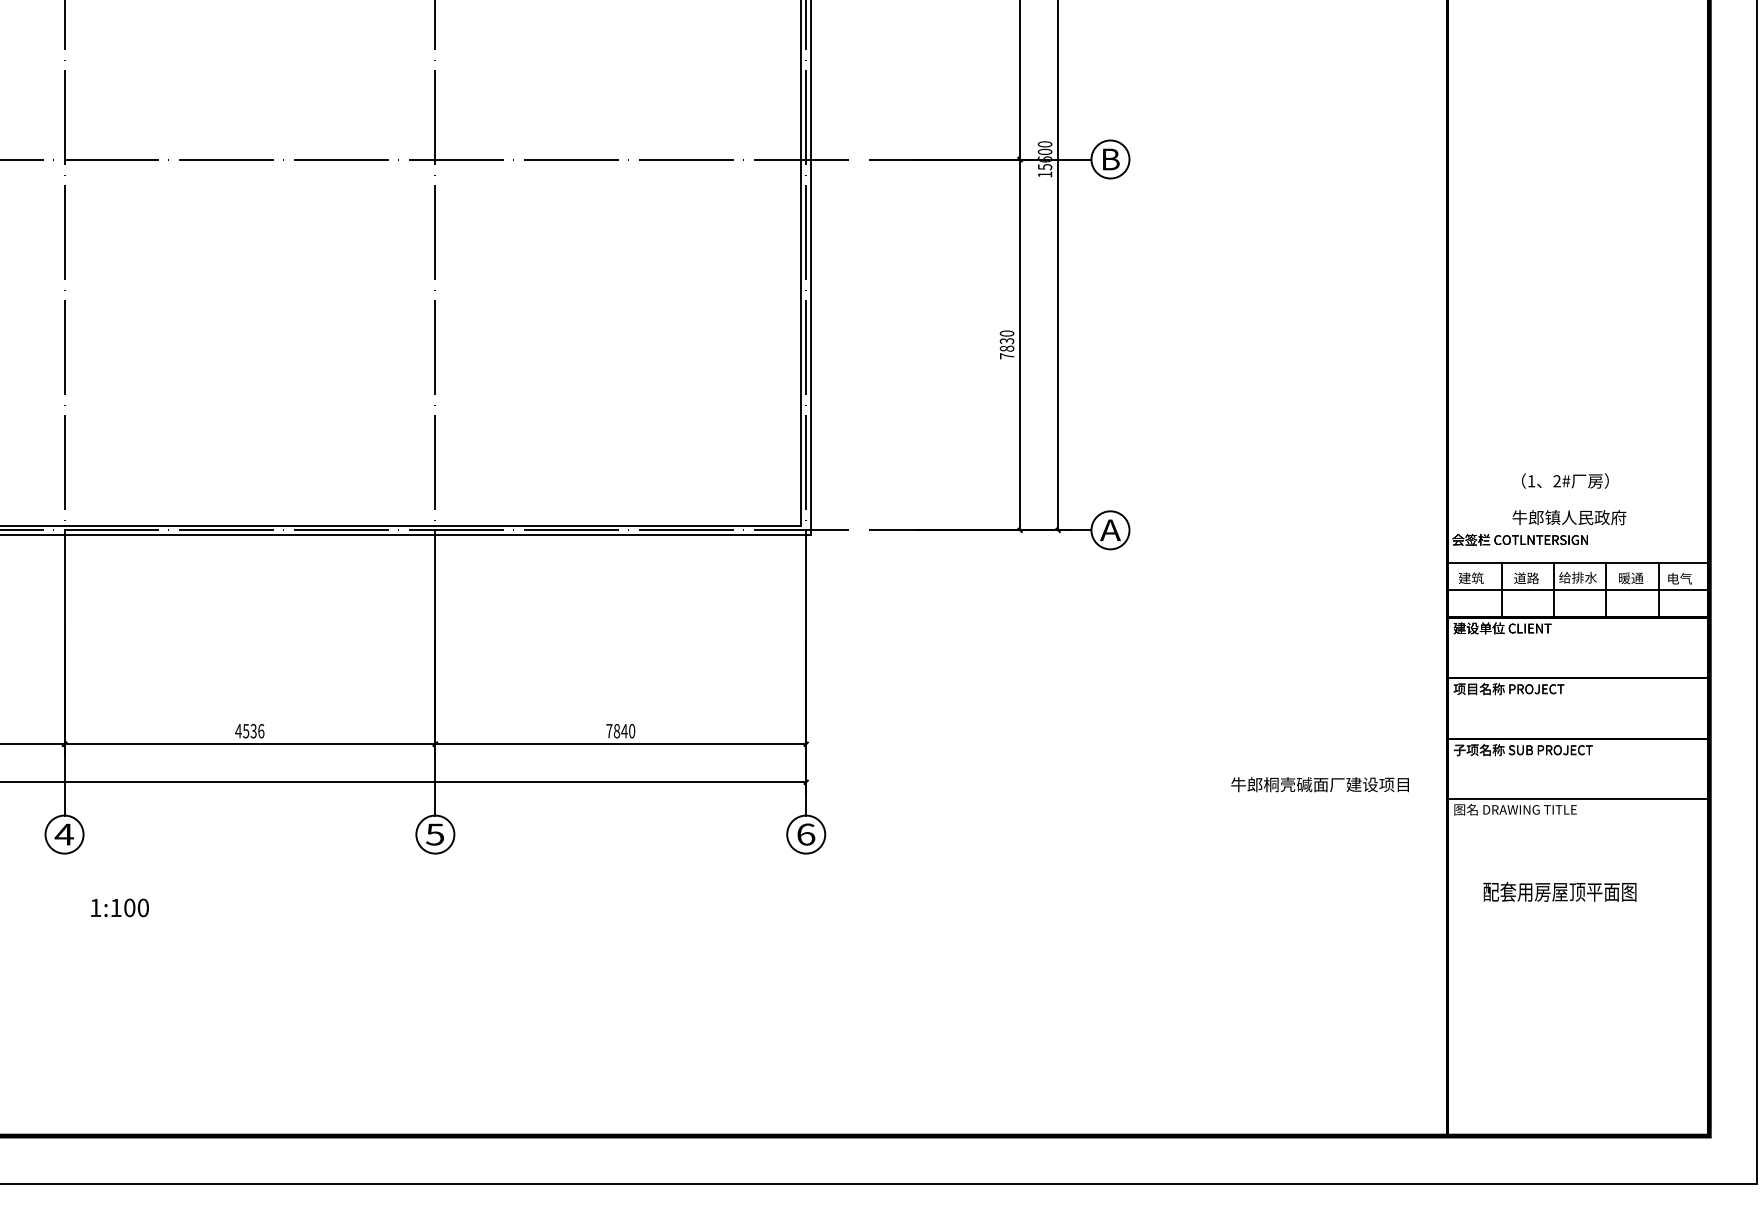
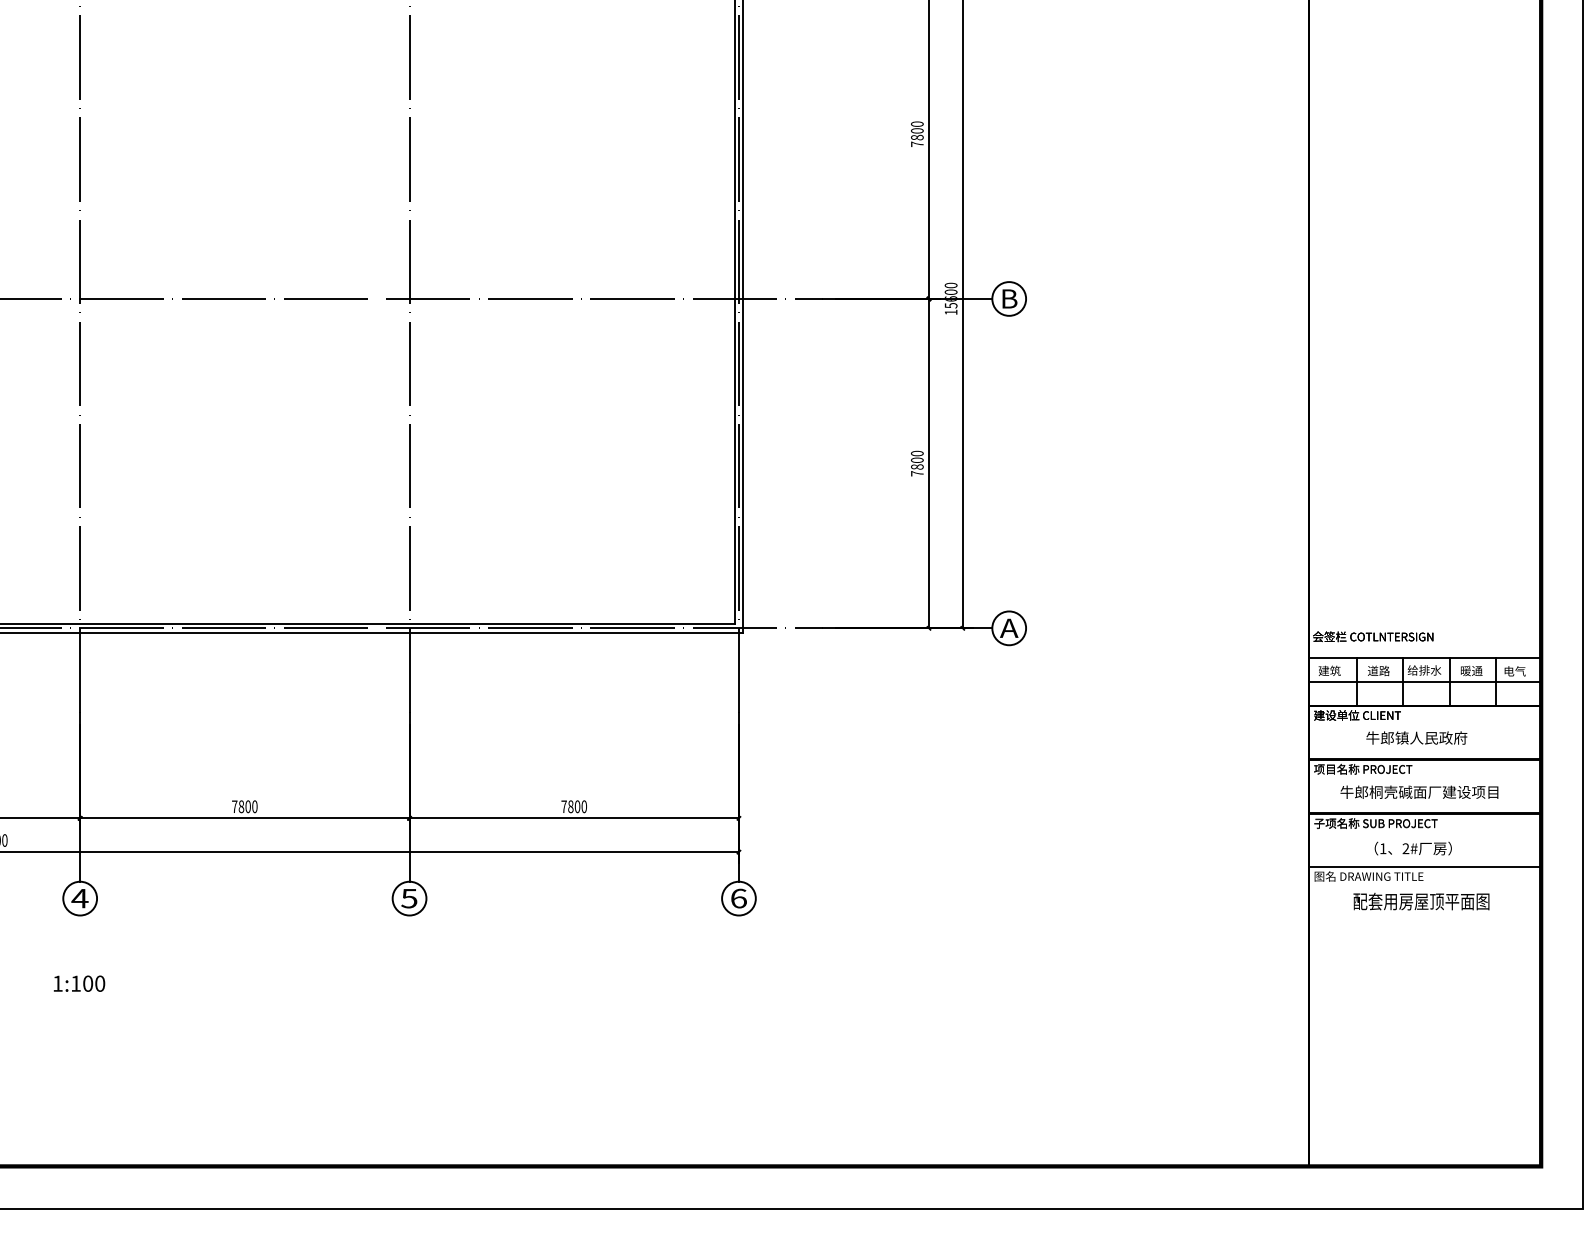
text: (1007, 341) -> (917, 460), 7830 -> 7800
text: (1564, 480) -> (1412, 848), moved
text: (1568, 516) -> (1416, 737), moved
text: (249, 730) -> (244, 806), 4536 -> 7800
text: (624, 730) -> (577, 806), 7840 -> 7800
text: (1320, 783) -> (1419, 791), moved
text: (1559, 891) -> (1421, 901), moved
text: (120, 907) -> (79, 983), moved

